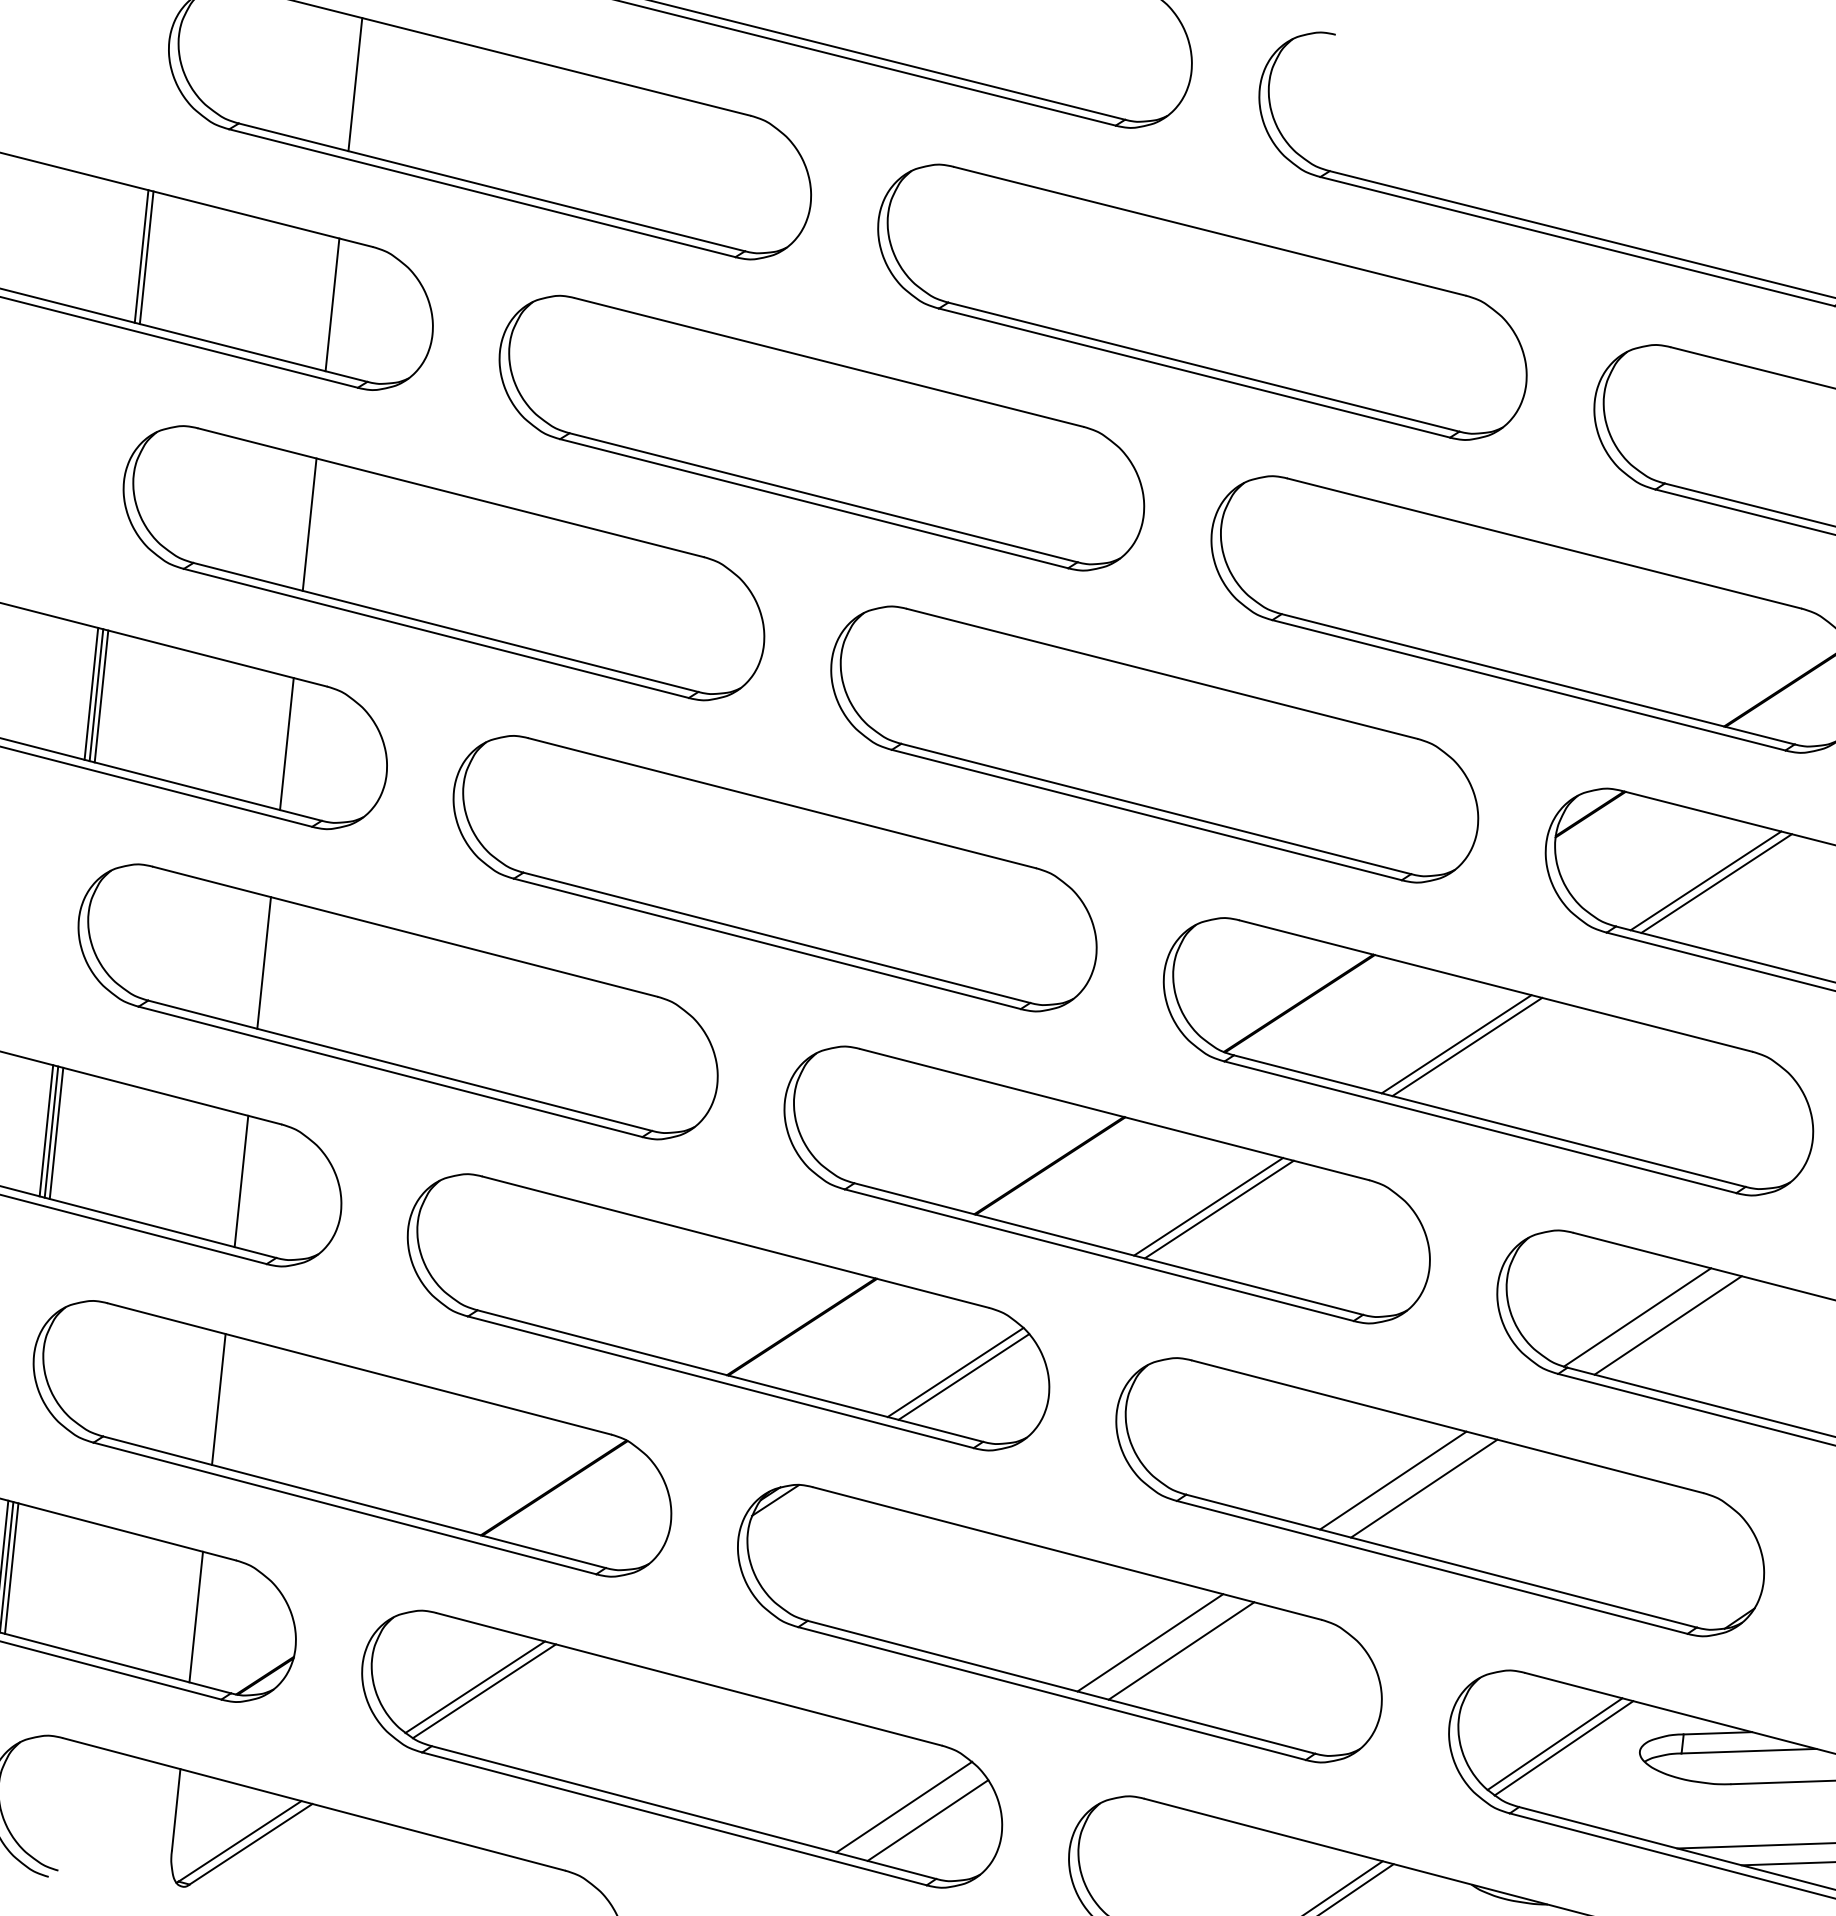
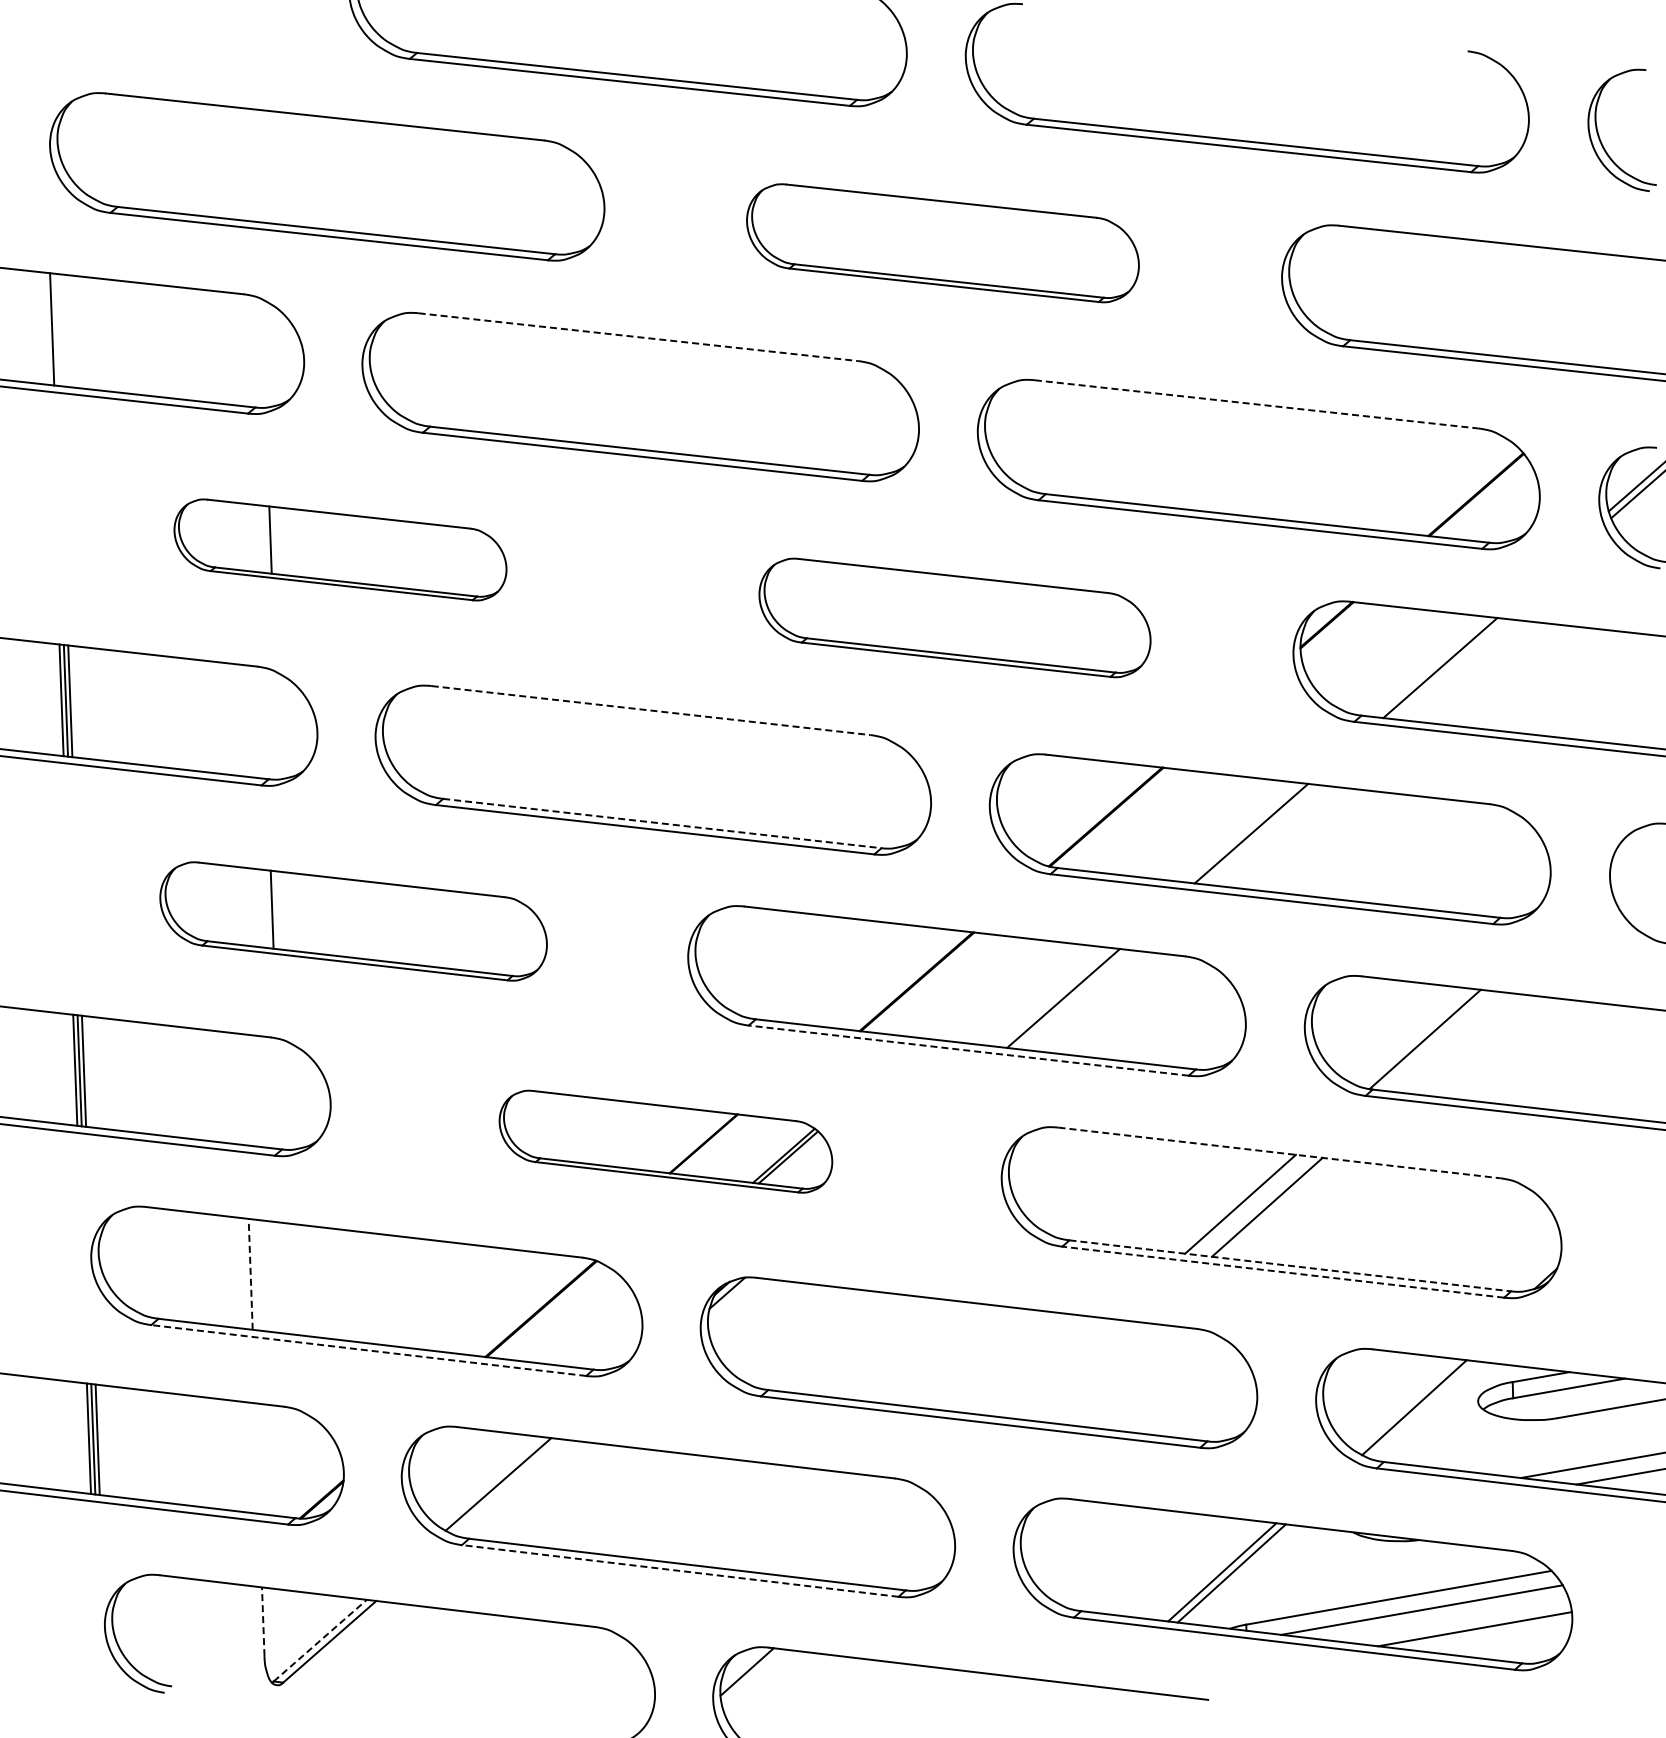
line: (355, 84) -> (210, 160), removed
line: (146, 257) -> (56, 329), removed
part: (1201, 302) -> (942, 243), size x0.7
line: (332, 305) -> (217, 347), removed
line: (829, 362) -> (638, 337), solid -> dashed
line: (1545, 543) -> (1257, 404), solid -> dashed
part: (444, 562) -> (340, 549), size x0.6
part: (1154, 743) -> (954, 617), size x0.7
line: (286, 744) -> (230, 719), removed
line: (782, 803) -> (651, 710), solid -> dashed
line: (1706, 881) -> (1431, 667), removed
line: (777, 937) -> (662, 823), solid -> dashed
part: (397, 1001) -> (353, 921), size x0.7
line: (1455, 1043) -> (1241, 832), removed
line: (242, 1181) -> (244, 1089), removed
line: (1207, 1205) -> (1053, 996), removed
line: (1099, 1255) -> (968, 1050), solid -> dashed
part: (728, 1311) -> (665, 1141), size x0.6
line: (1667, 1325) -> (1451, 1042), removed
line: (218, 1398) -> (250, 1273), solid -> dashed
line: (1448, 1427) -> (1280, 1153), solid -> dashed
line: (344, 1508) -> (368, 1350), solid -> dashed
line: (1441, 1560) -> (1290, 1265), solid -> dashed
line: (1431, 1567) -> (1282, 1272), solid -> dashed
line: (196, 1616) -> (257, 1458), removed
line: (1149, 1643) -> (1056, 1368), removed
line: (1181, 1651) -> (1083, 1371), removed
line: (484, 1690) -> (506, 1486), removed
line: (1555, 1744) -> (1406, 1405), removed
line: (904, 1807) -> (870, 1534), removed
line: (176, 1809) -> (263, 1621), solid -> dashed
line: (674, 1818) -> (680, 1570), solid -> dashed
line: (927, 1820) -> (891, 1542), removed
line: (240, 1841) -> (320, 1640), solid -> dashed

